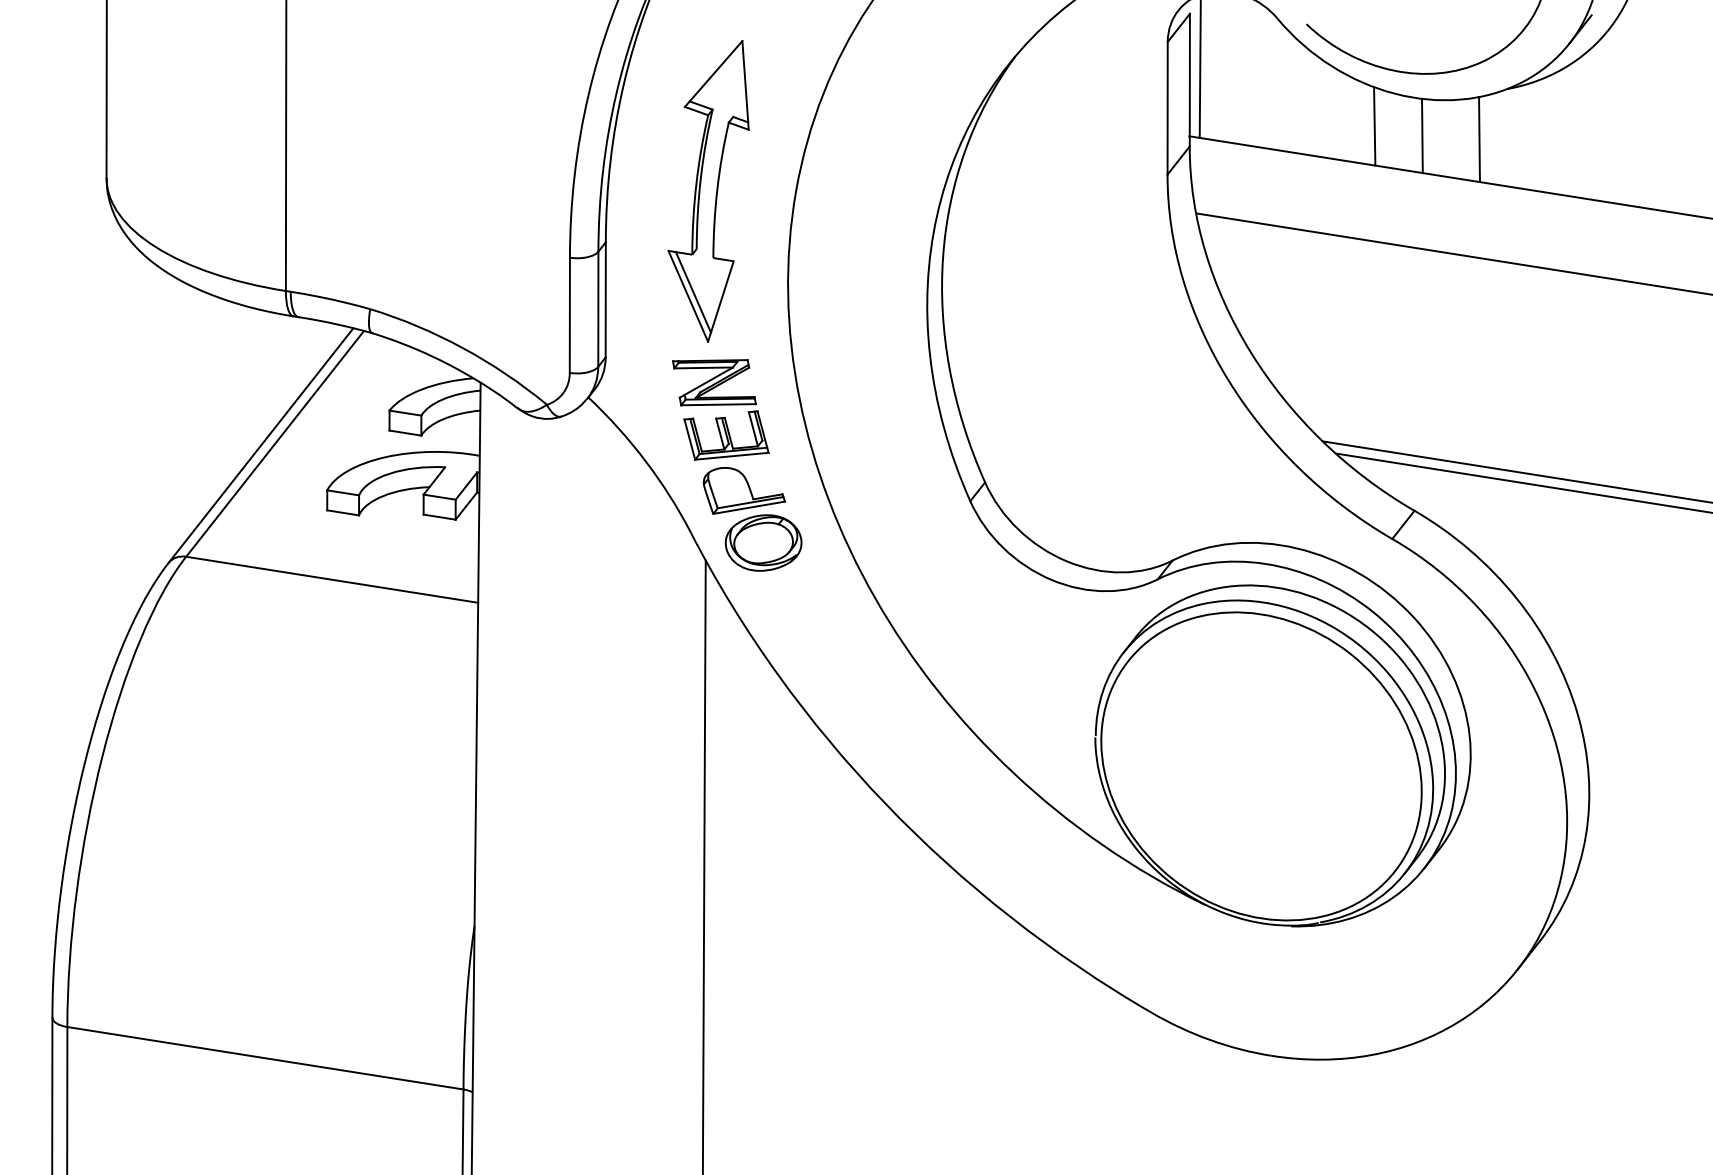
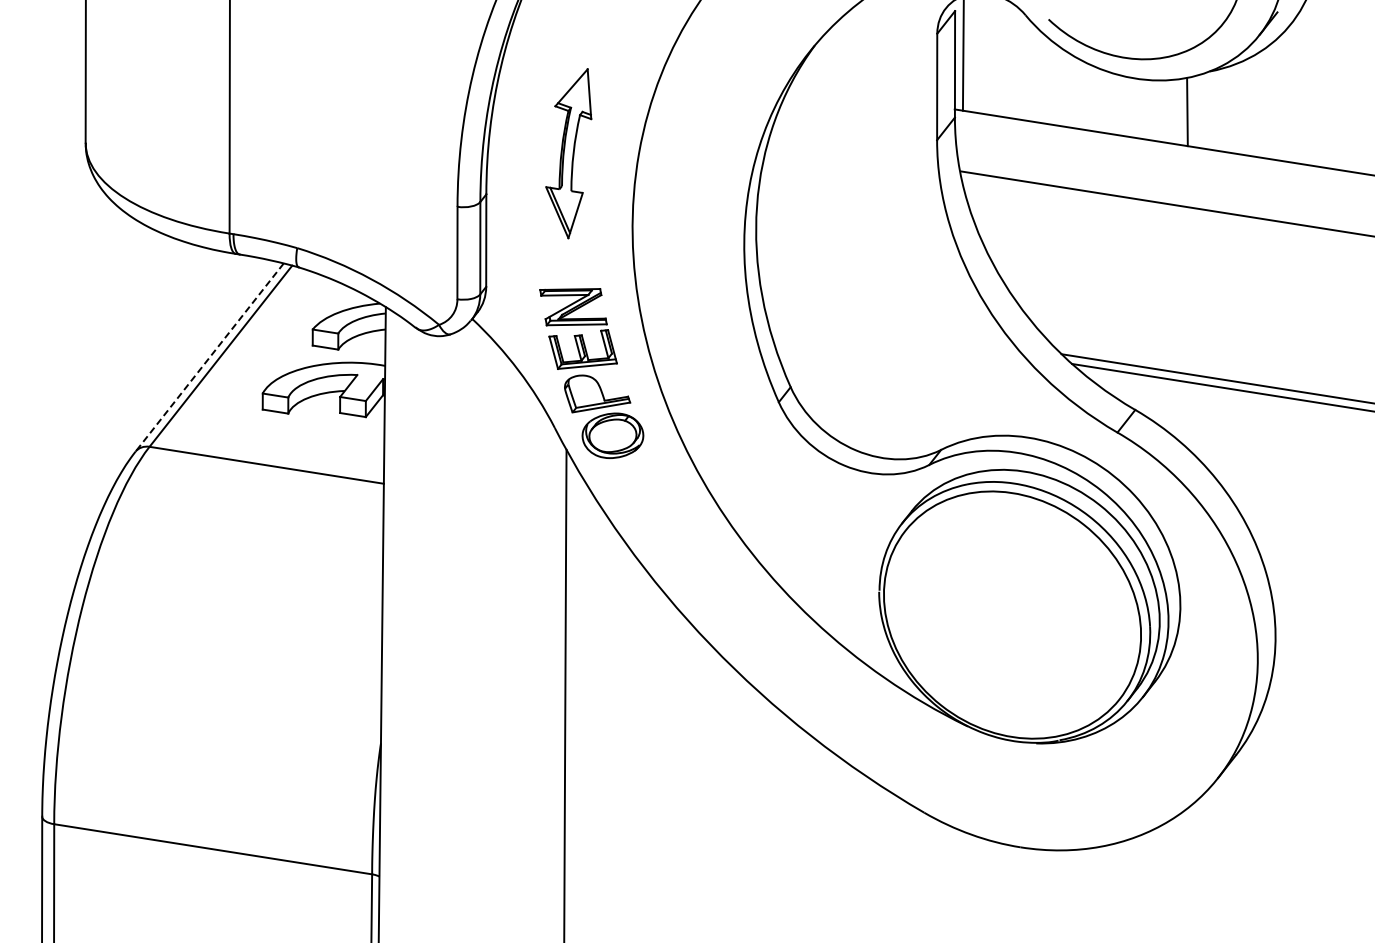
line: (1373, 126) -> (1102, 101), removed
line: (1422, 135) -> (1141, 108), removed
part: (708, 191) -> (568, 153), size x0.7
line: (260, 445) -> (209, 357), solid -> dashed

